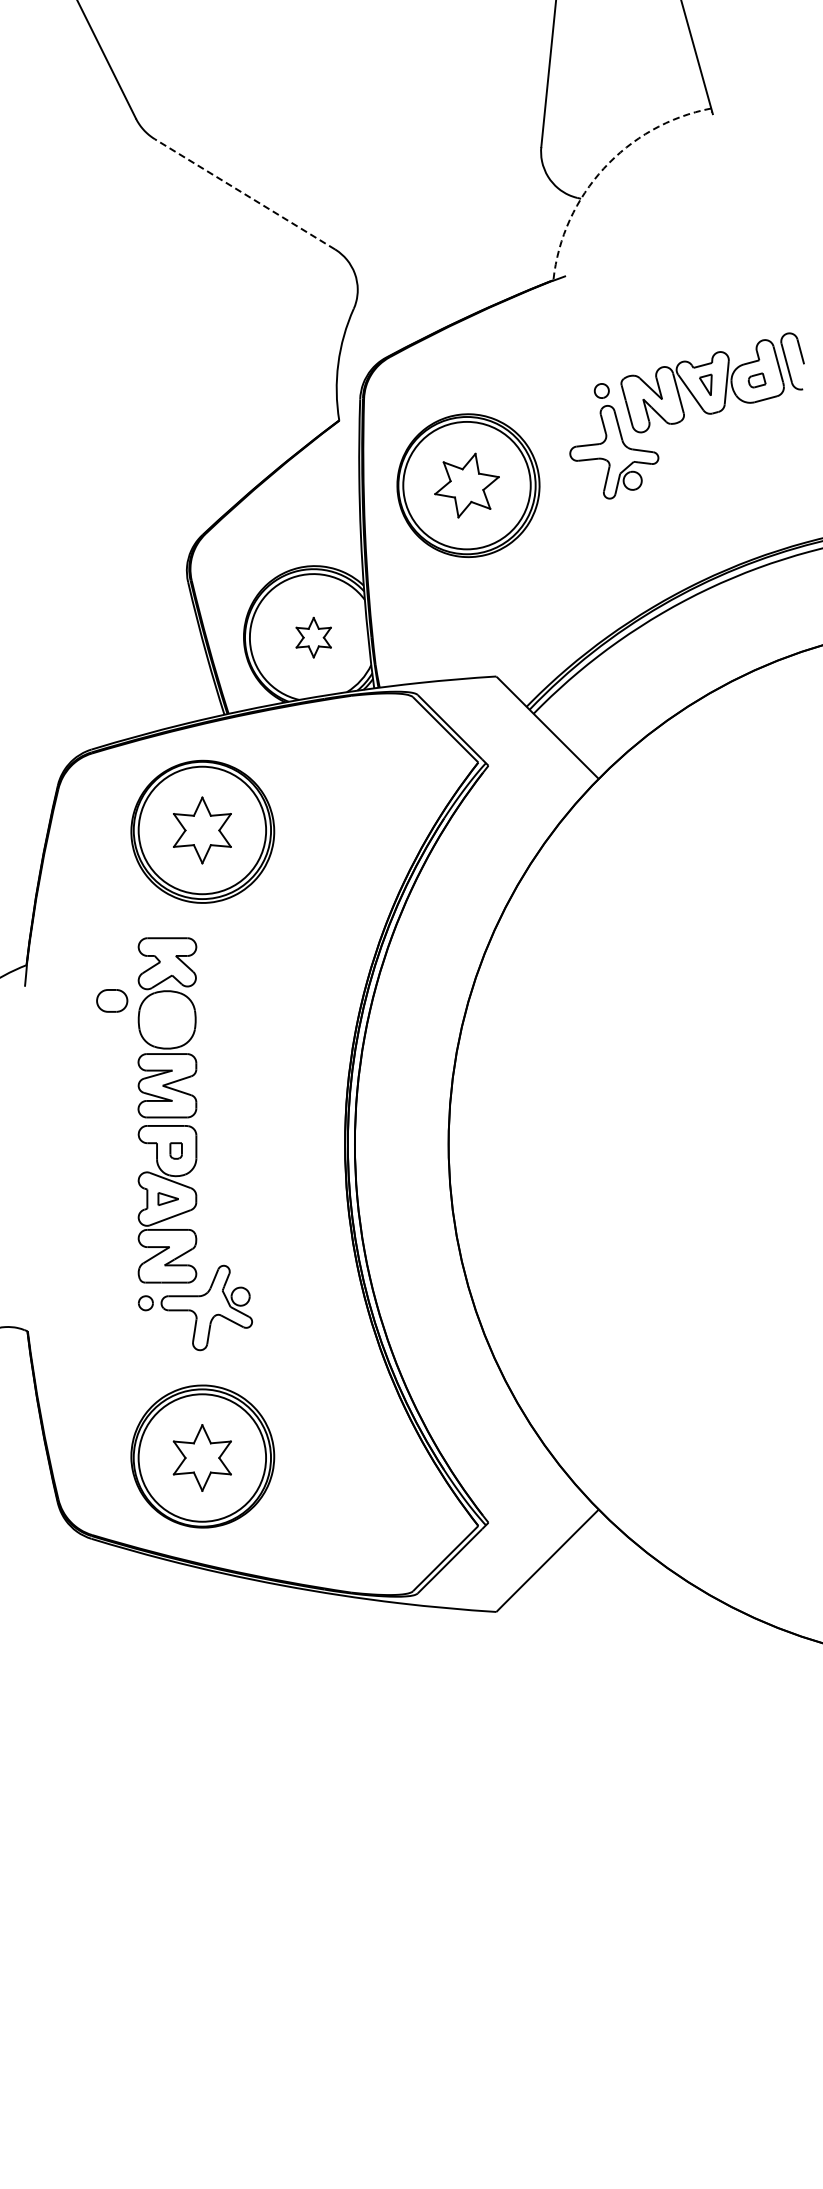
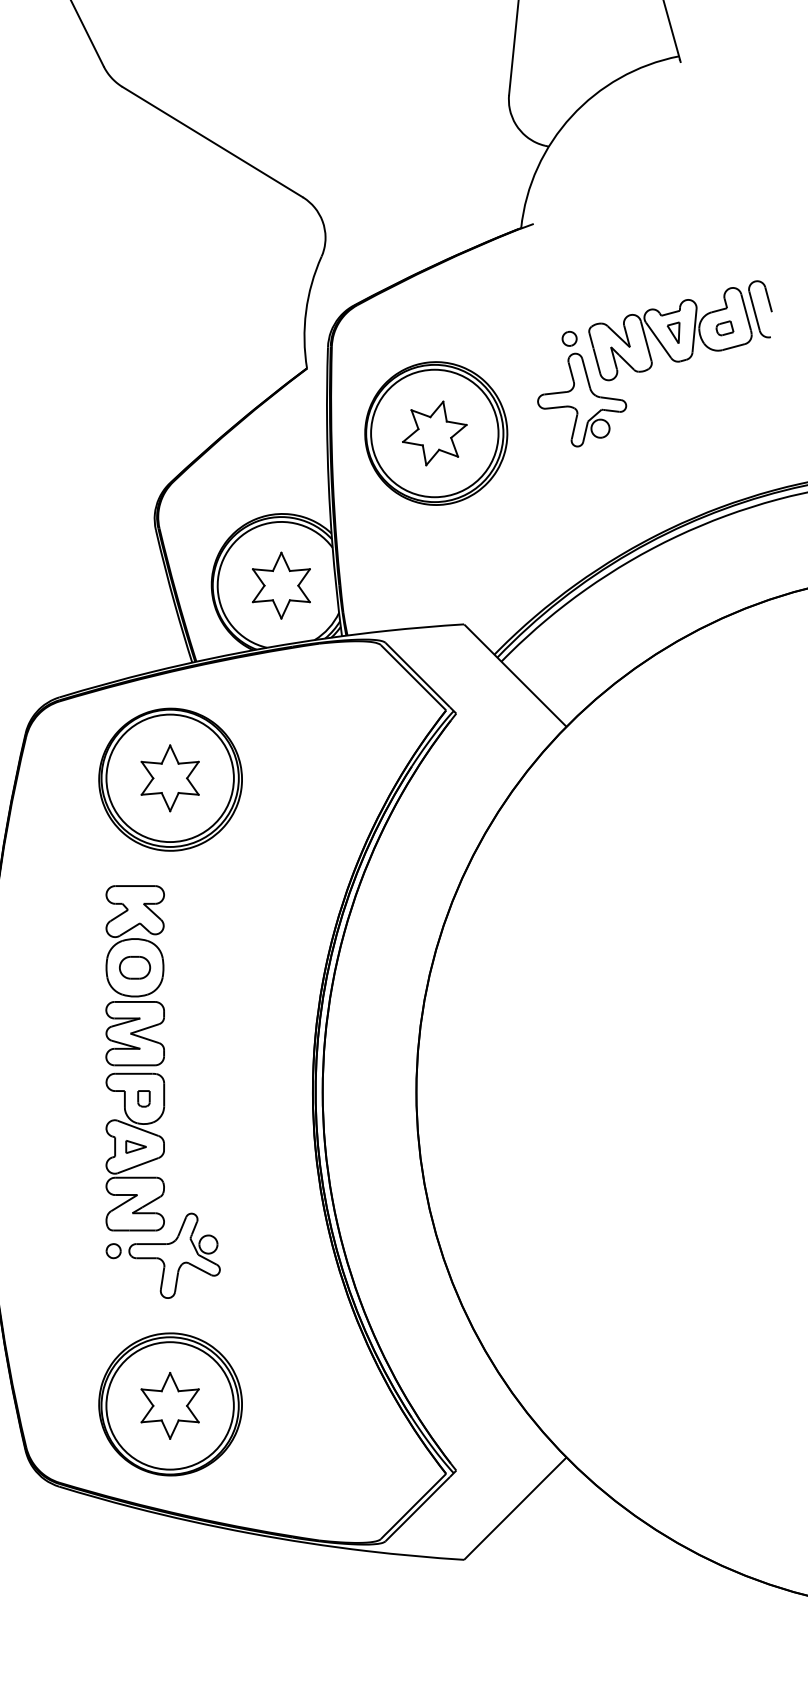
arc: (603, 168) -> (571, 116), dashed -> solid
line: (245, 194) -> (213, 142), dashed -> solid
part: (313, 637) -> (281, 585), size x1.67
part: (112, 1000) -> (135, 967), moved

